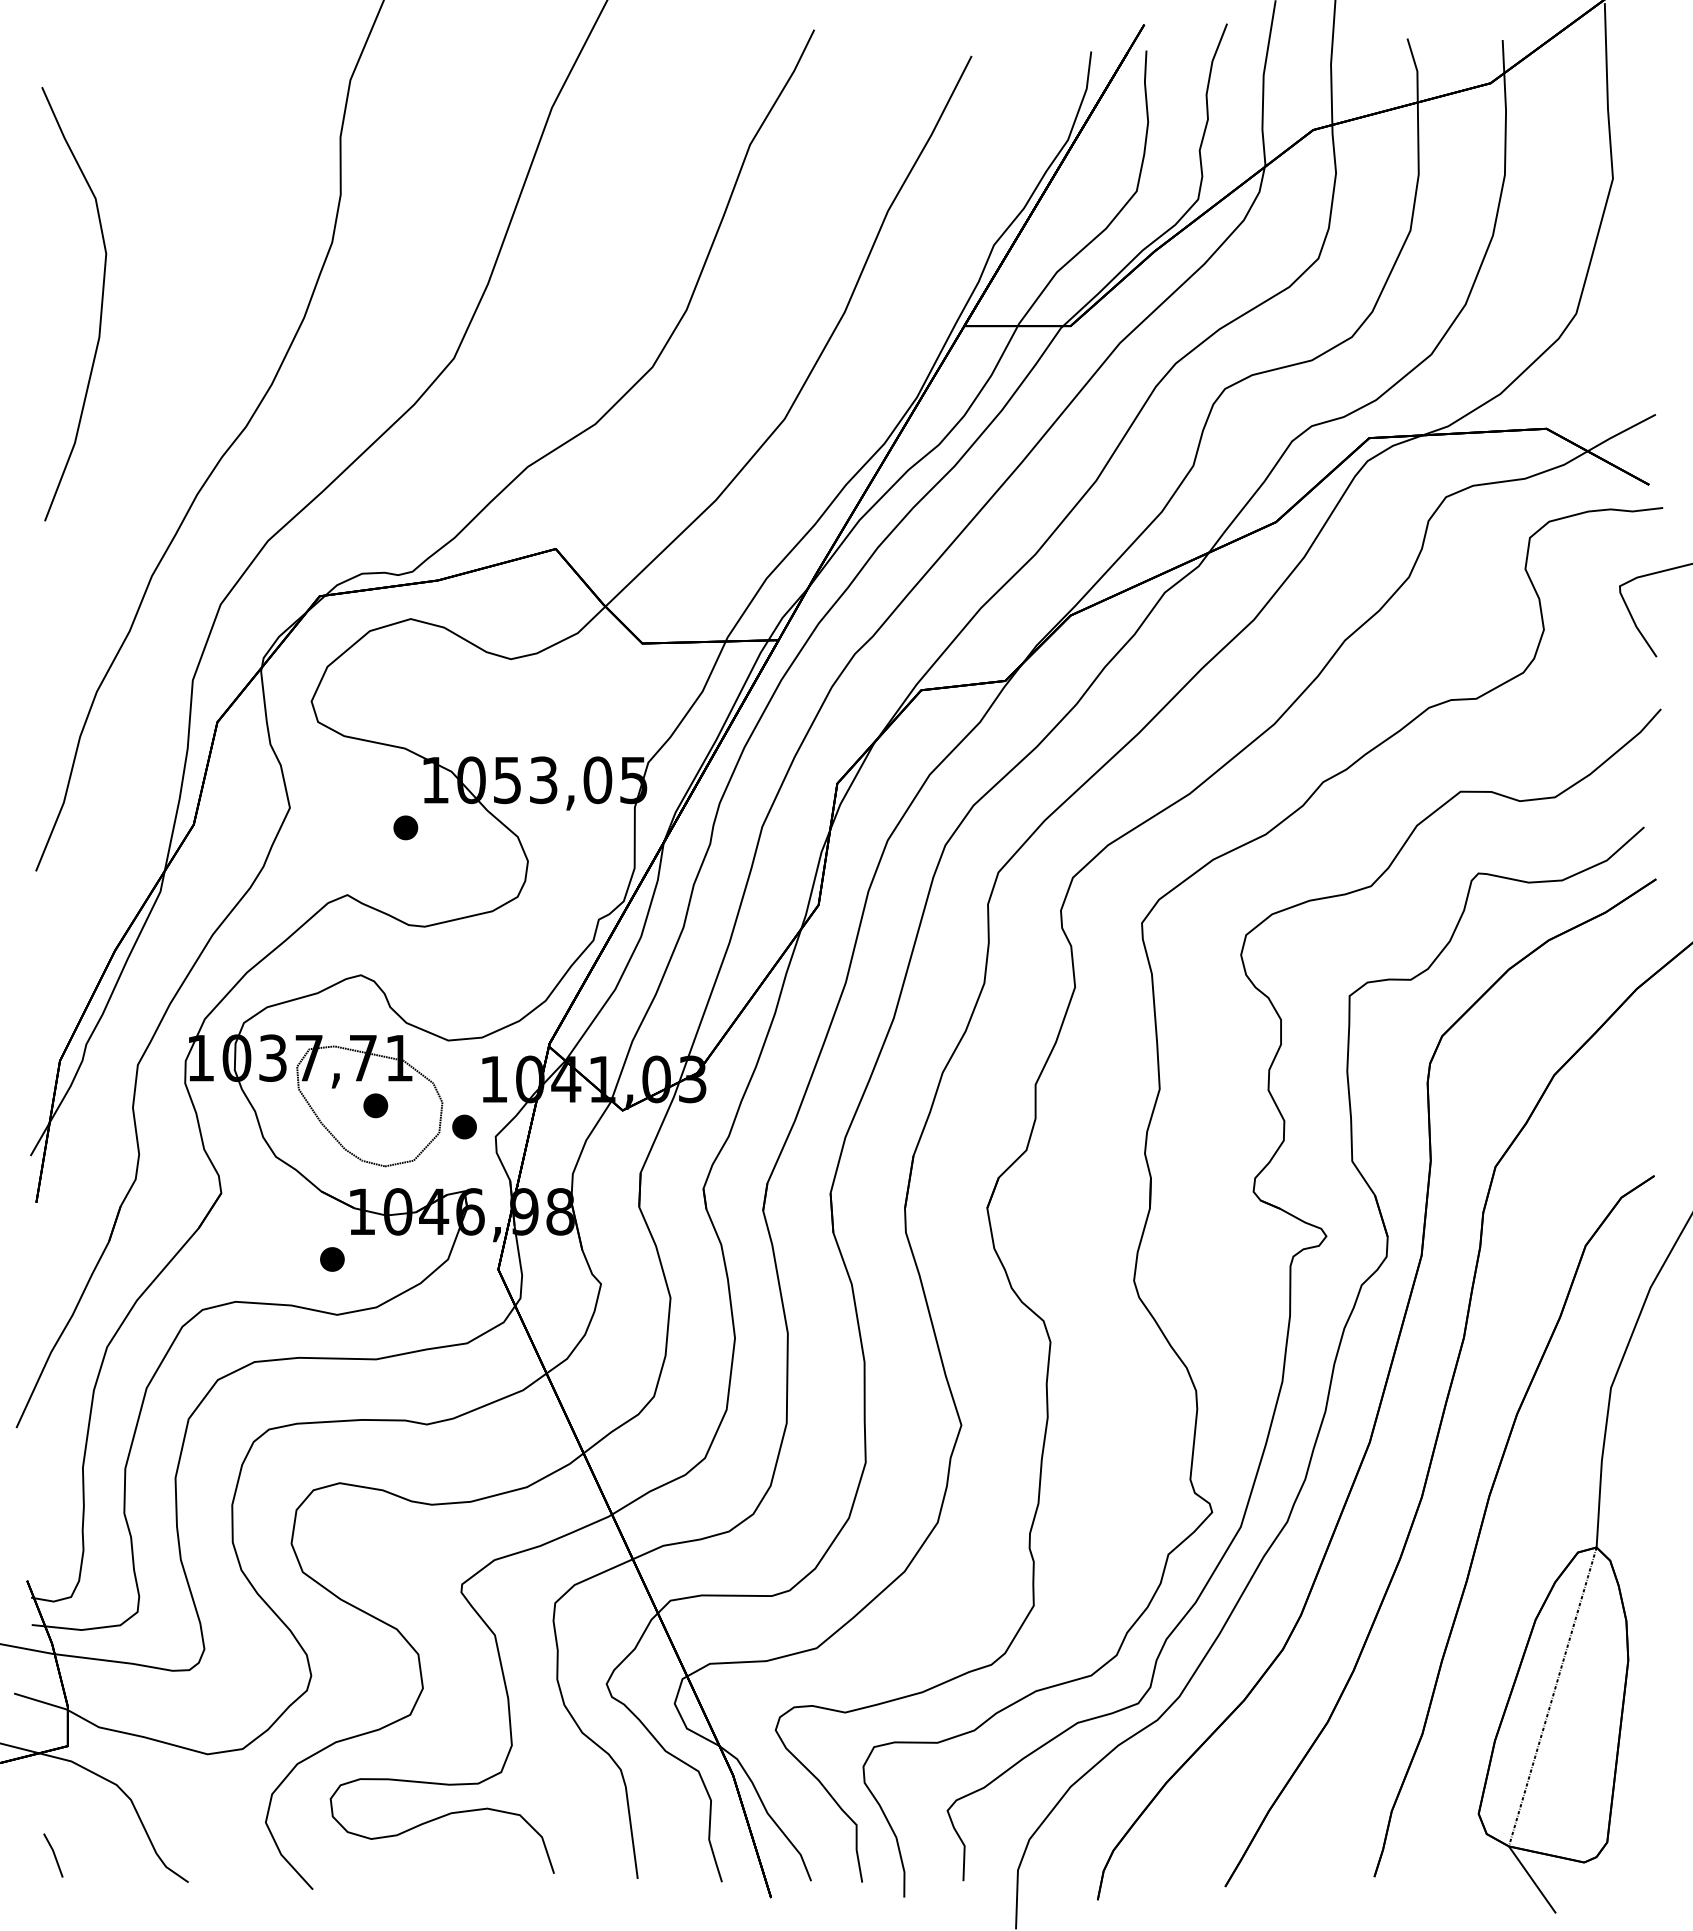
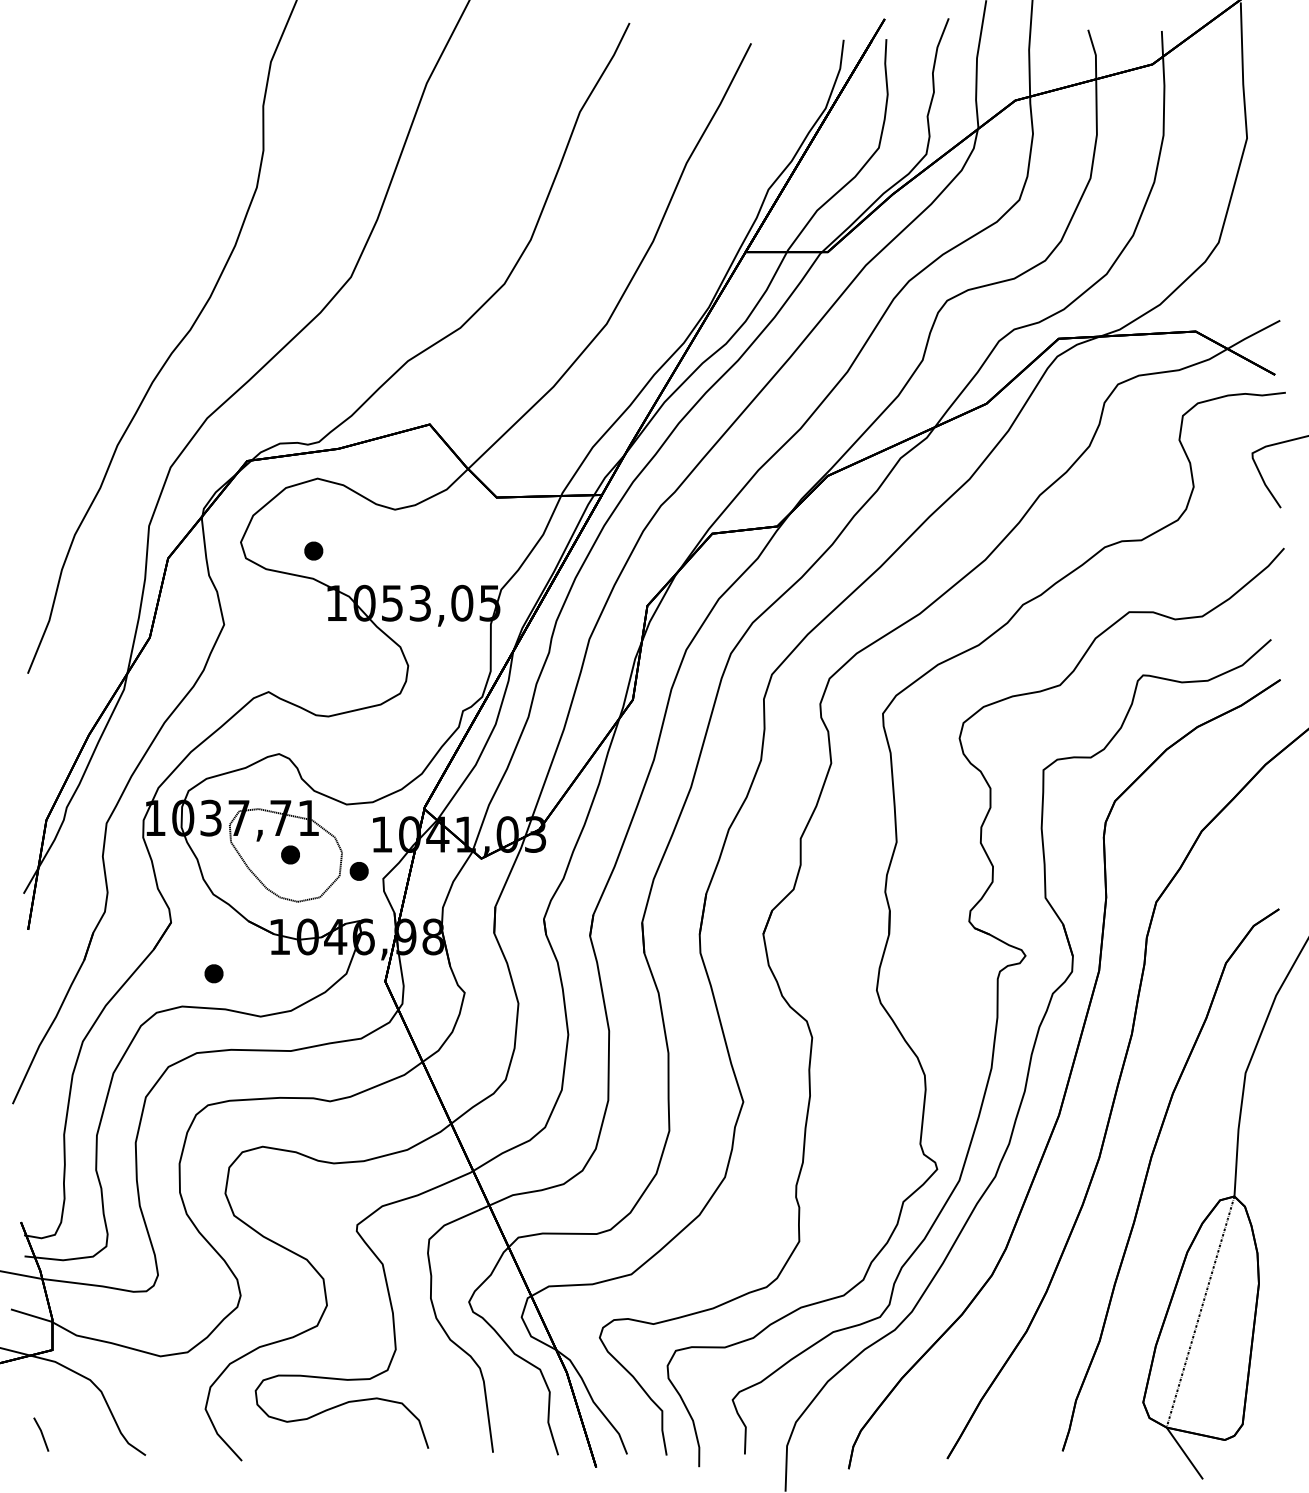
curve: (100, 307) -> (77, 237), removed
part: (405, 827) -> (313, 550), moved
part: (331, 1259) -> (213, 973), moved

